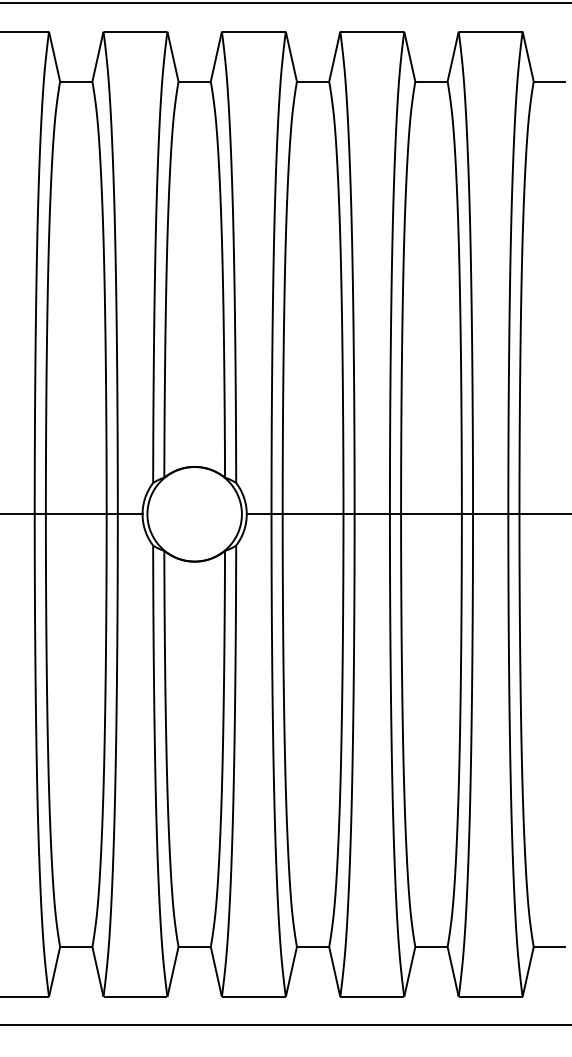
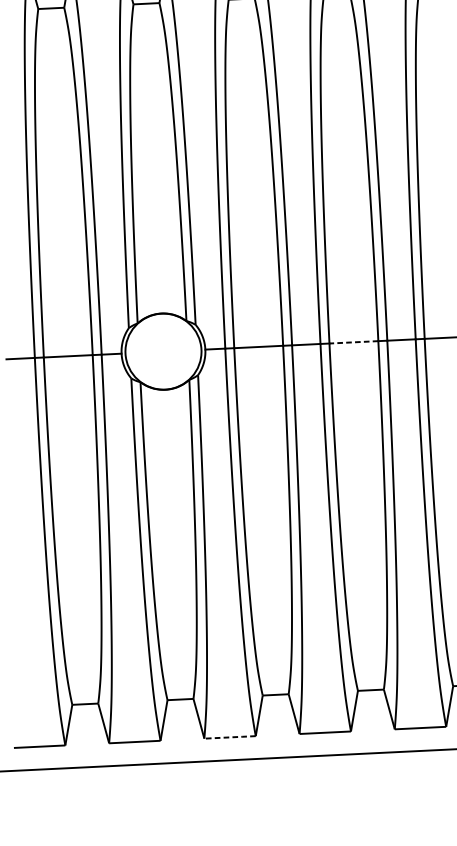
line: (430, 514) -> (353, 342), solid -> dashed
line: (254, 996) -> (230, 737), solid -> dashed

